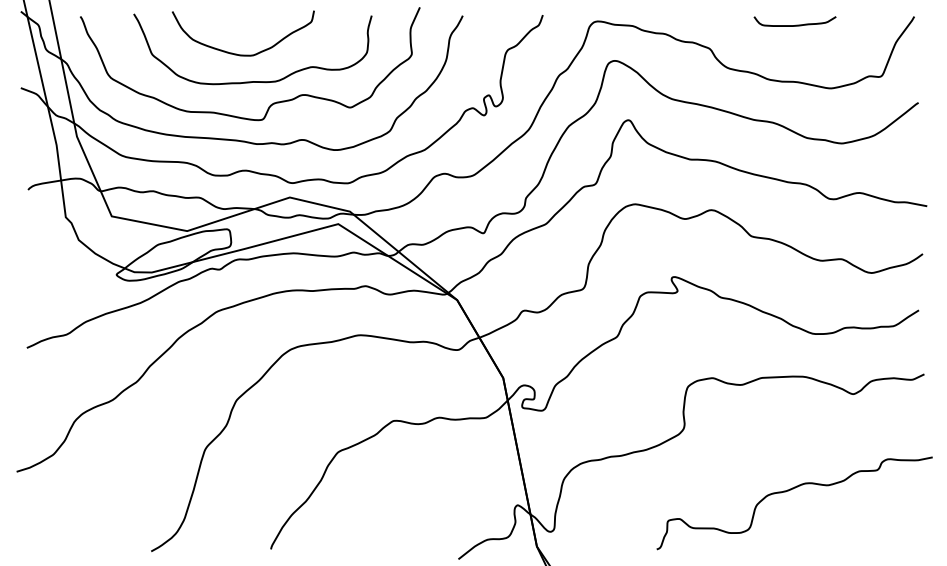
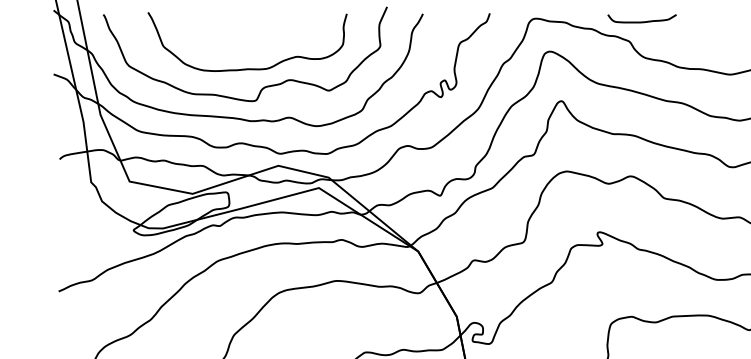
curve: (795, 24) -> (642, 21), moved
curve: (236, 53) -> (233, 45), removed

